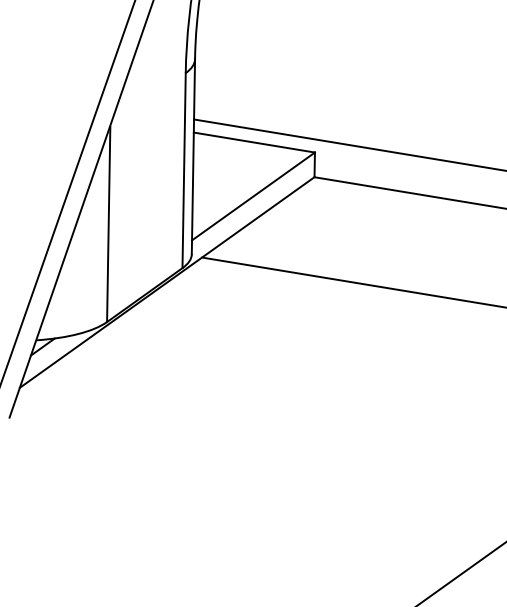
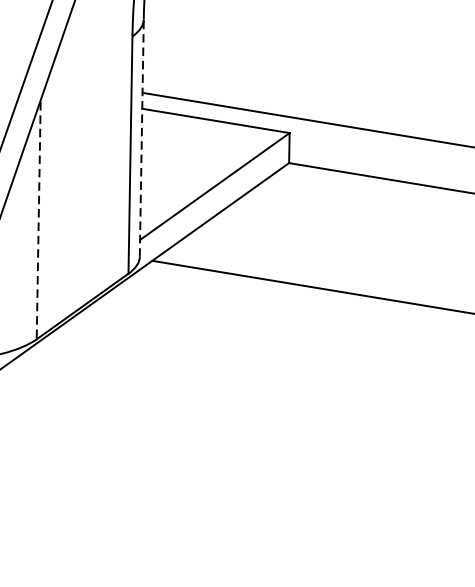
line: (193, 156) -> (141, 137), solid -> dashed
line: (108, 224) -> (38, 220), solid -> dashed

